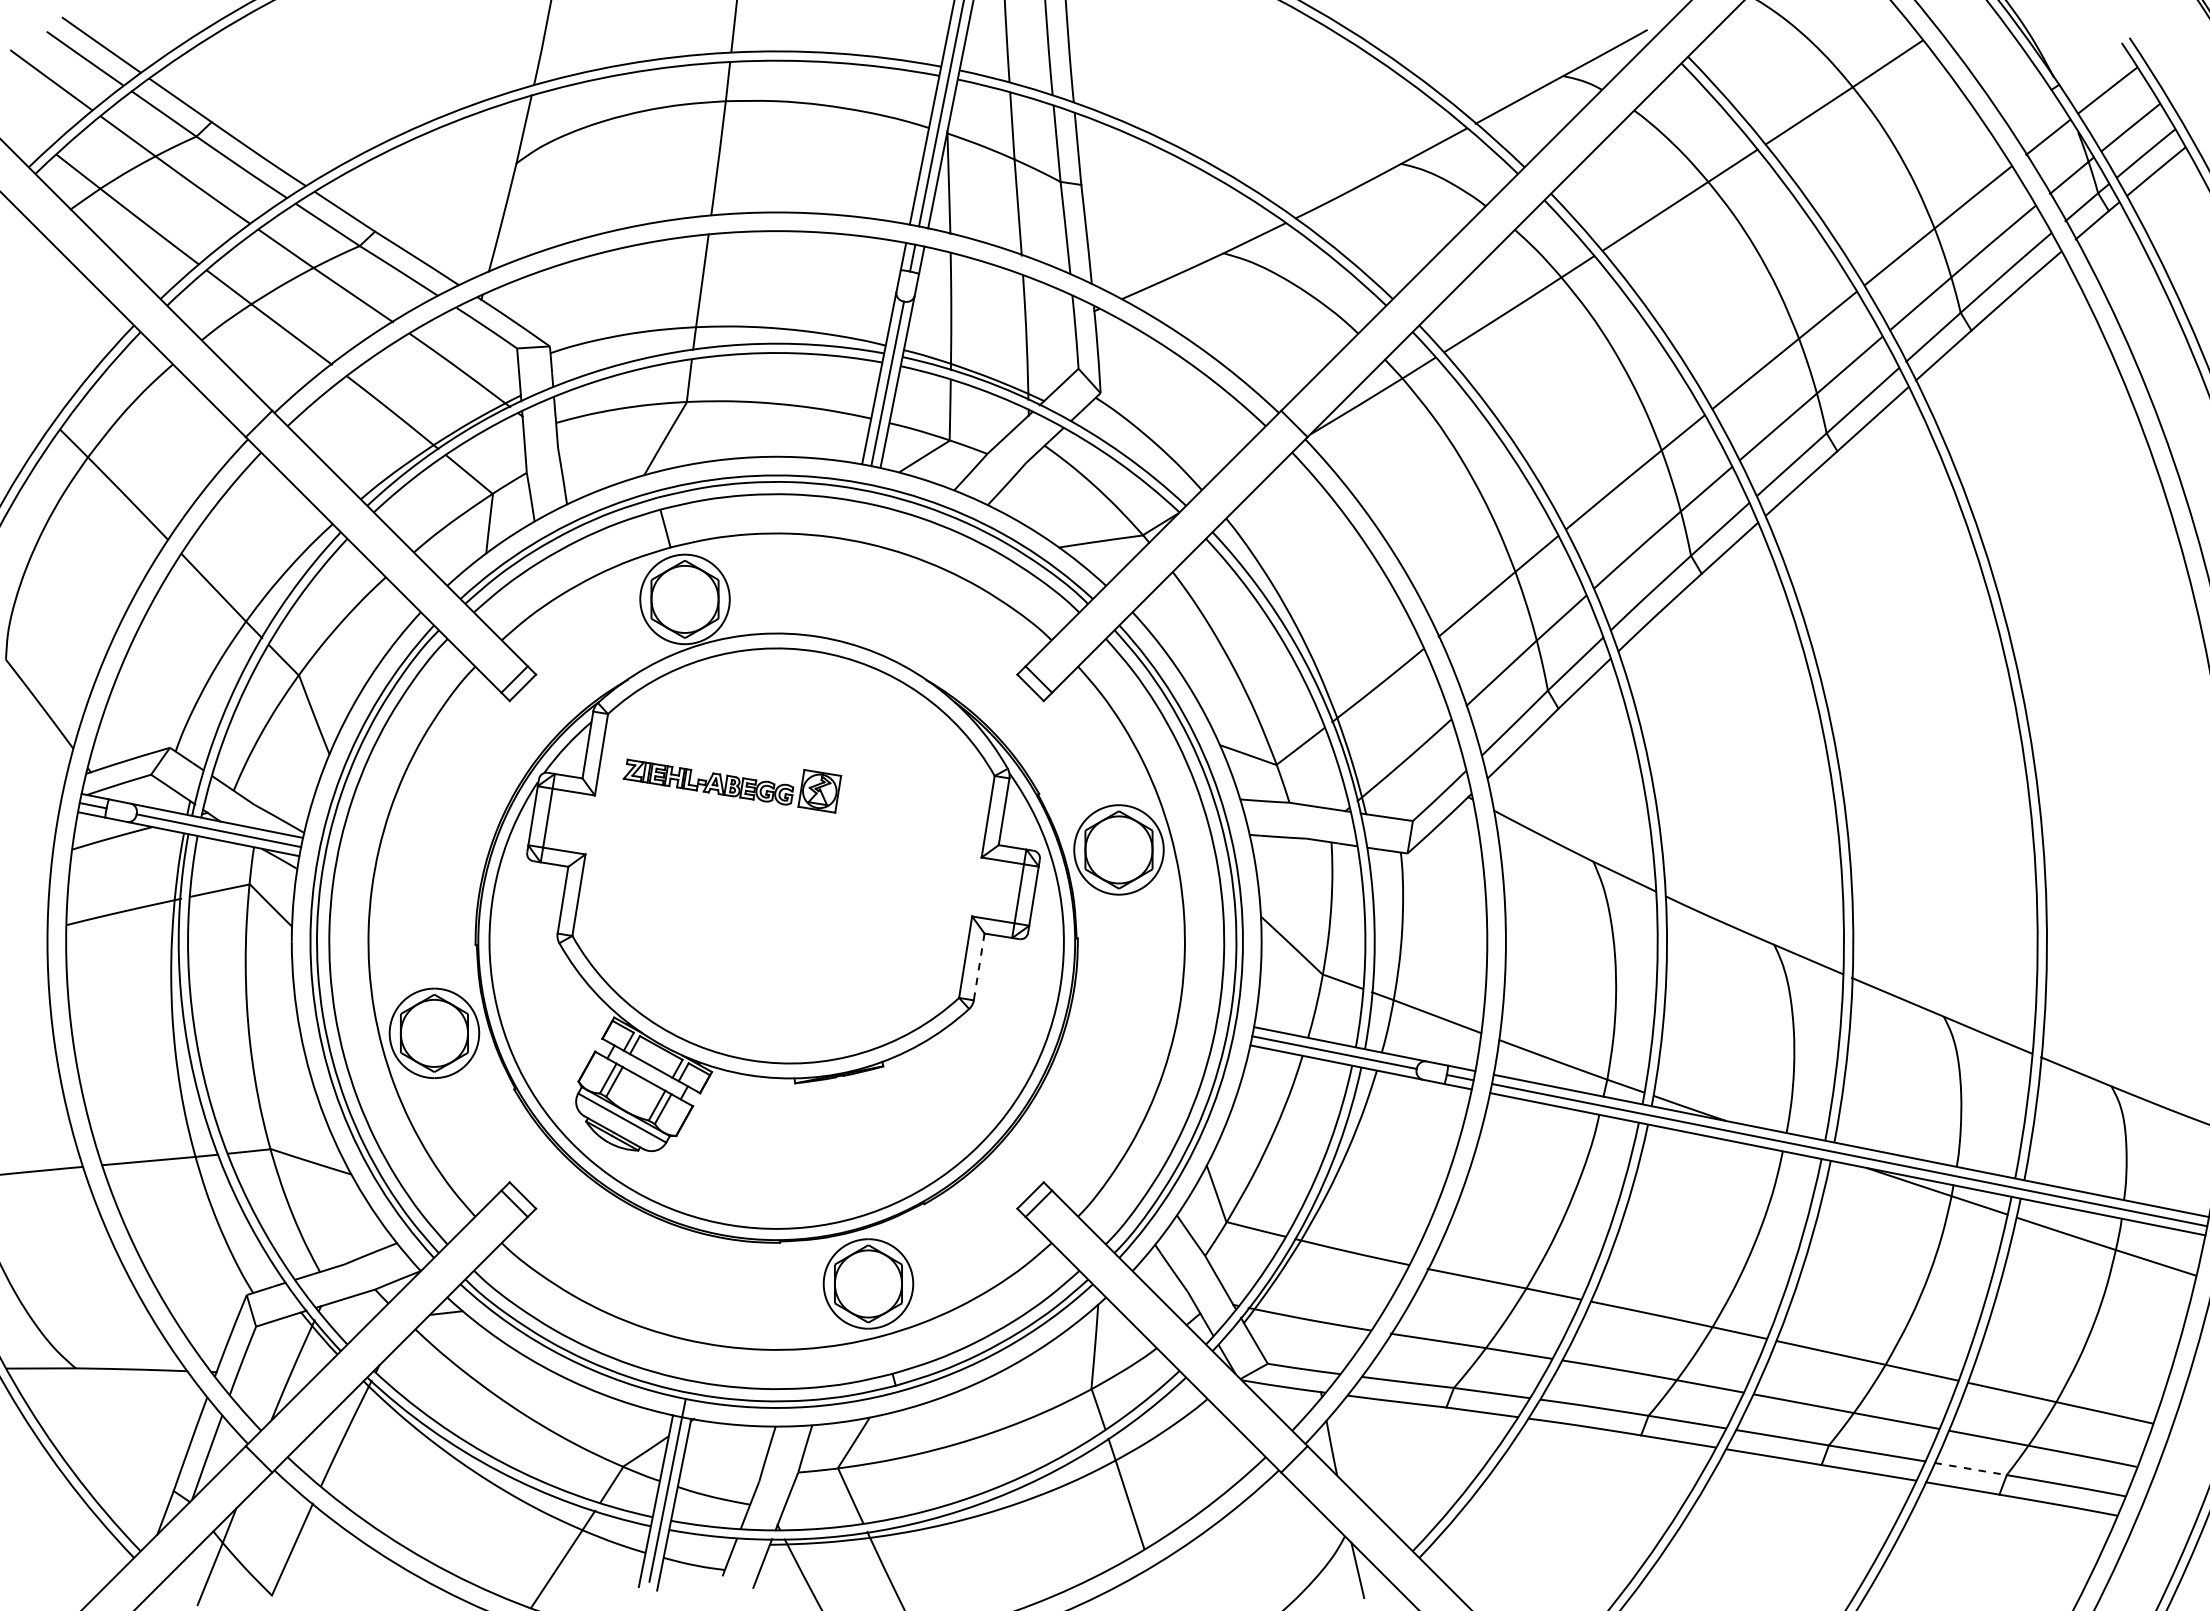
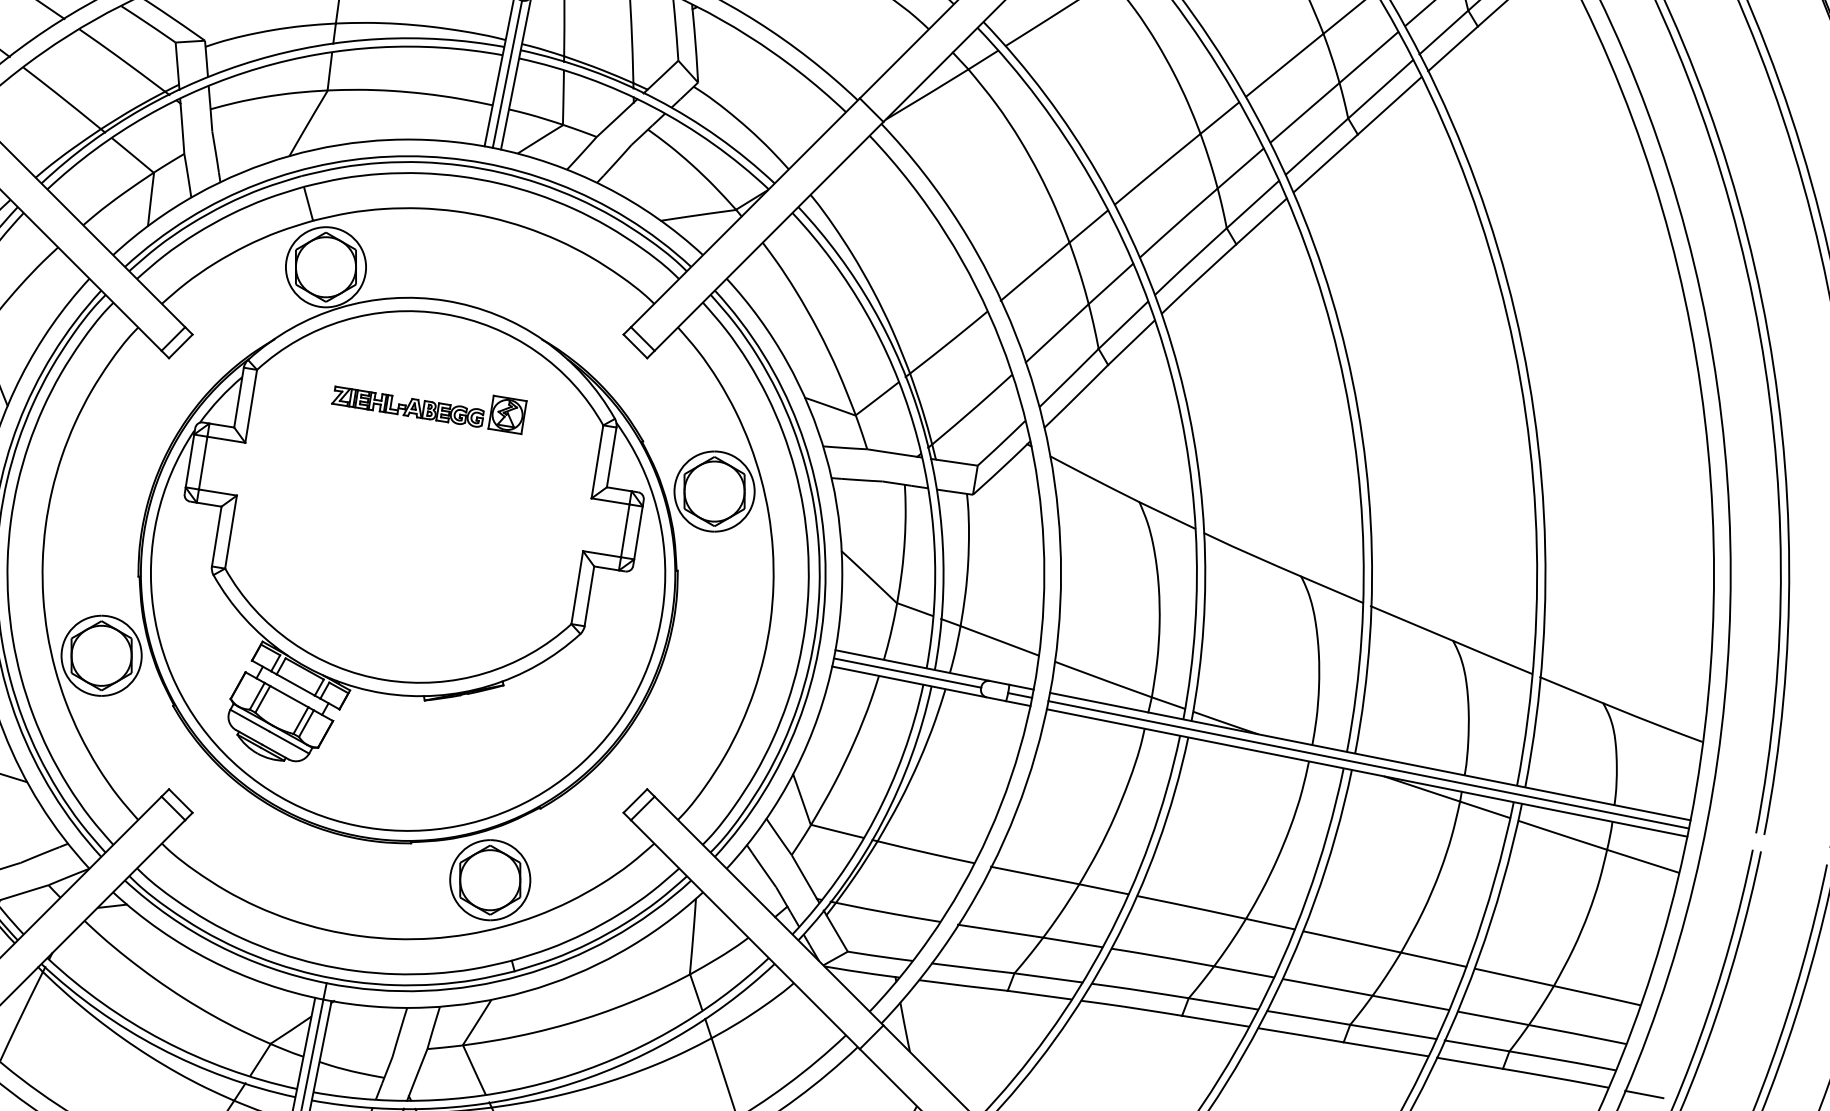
part: (732, 785) -> (429, 409), moved
line: (979, 966) -> (589, 595), dashed -> solid
line: (1970, 1469) -> (1477, 1046), dashed -> solid
line: (2157, 1523) -> (1644, 1094), added

